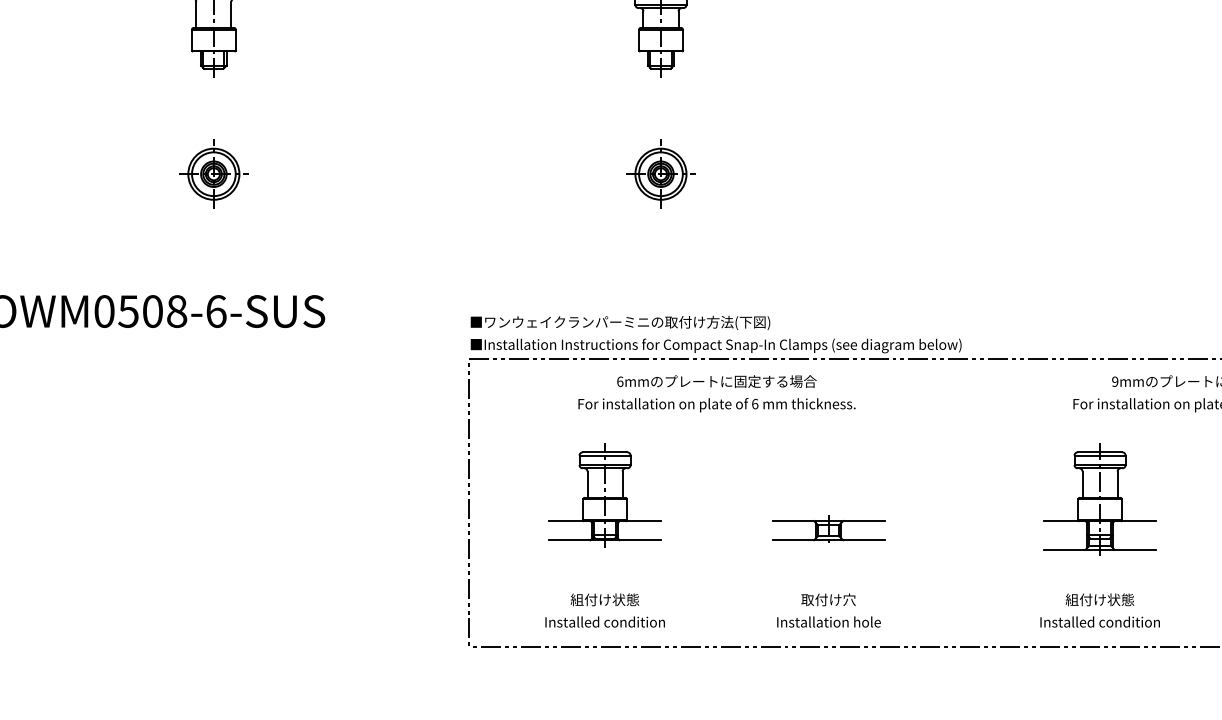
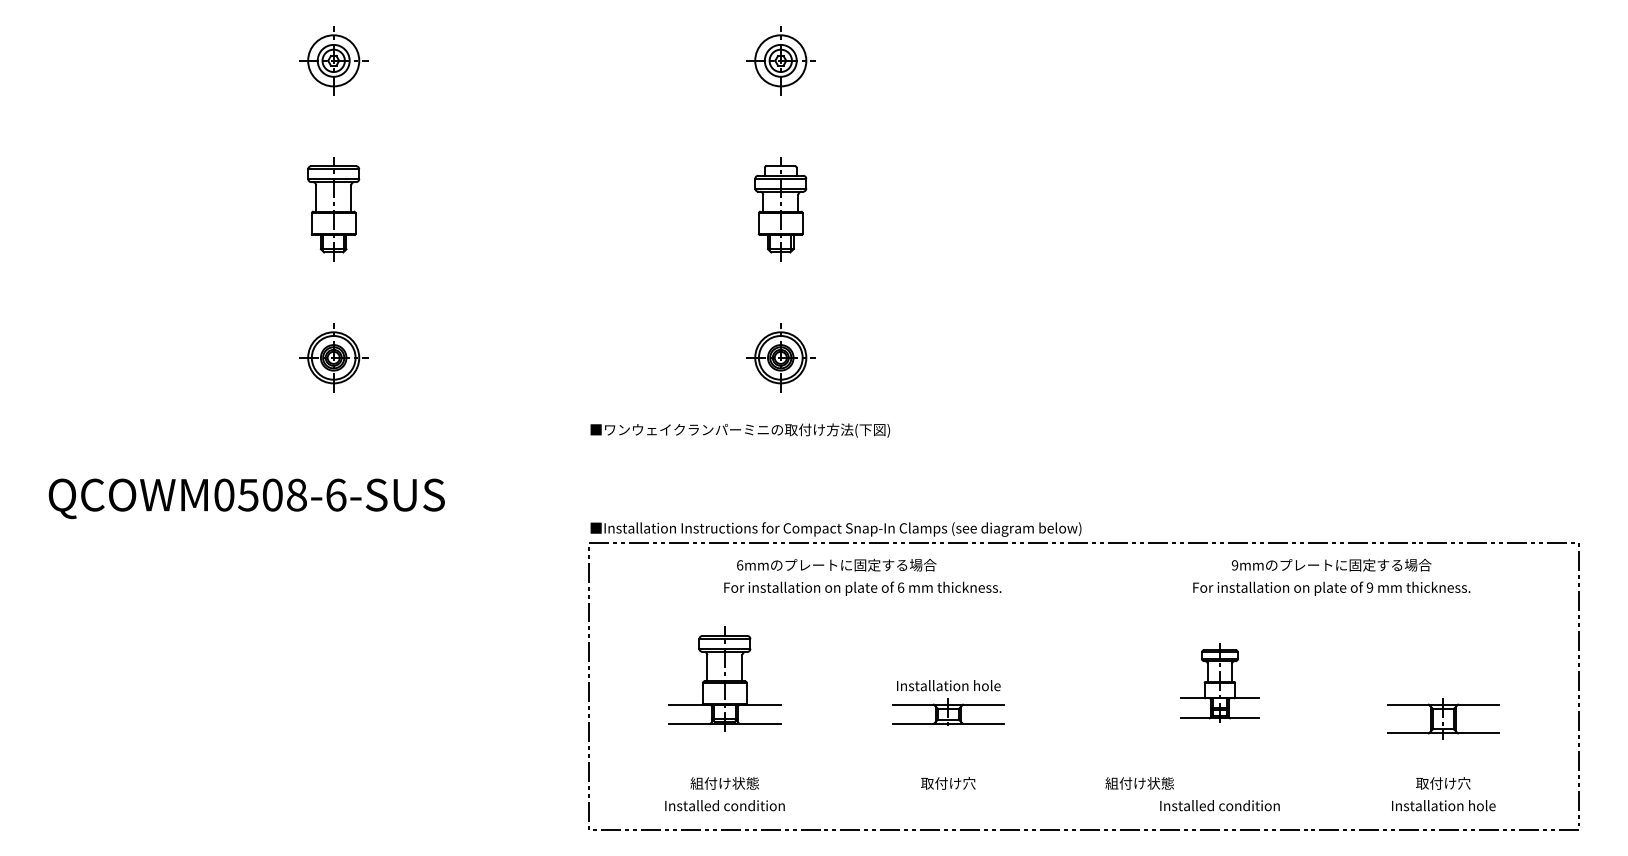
text: (619, 322) -> (739, 430), moved
text: (716, 404) -> (862, 588), moved
part: (1099, 498) -> (1219, 682), size x0.7
text: (1099, 599) -> (1139, 783), moved
text: (828, 621) -> (948, 685), moved

